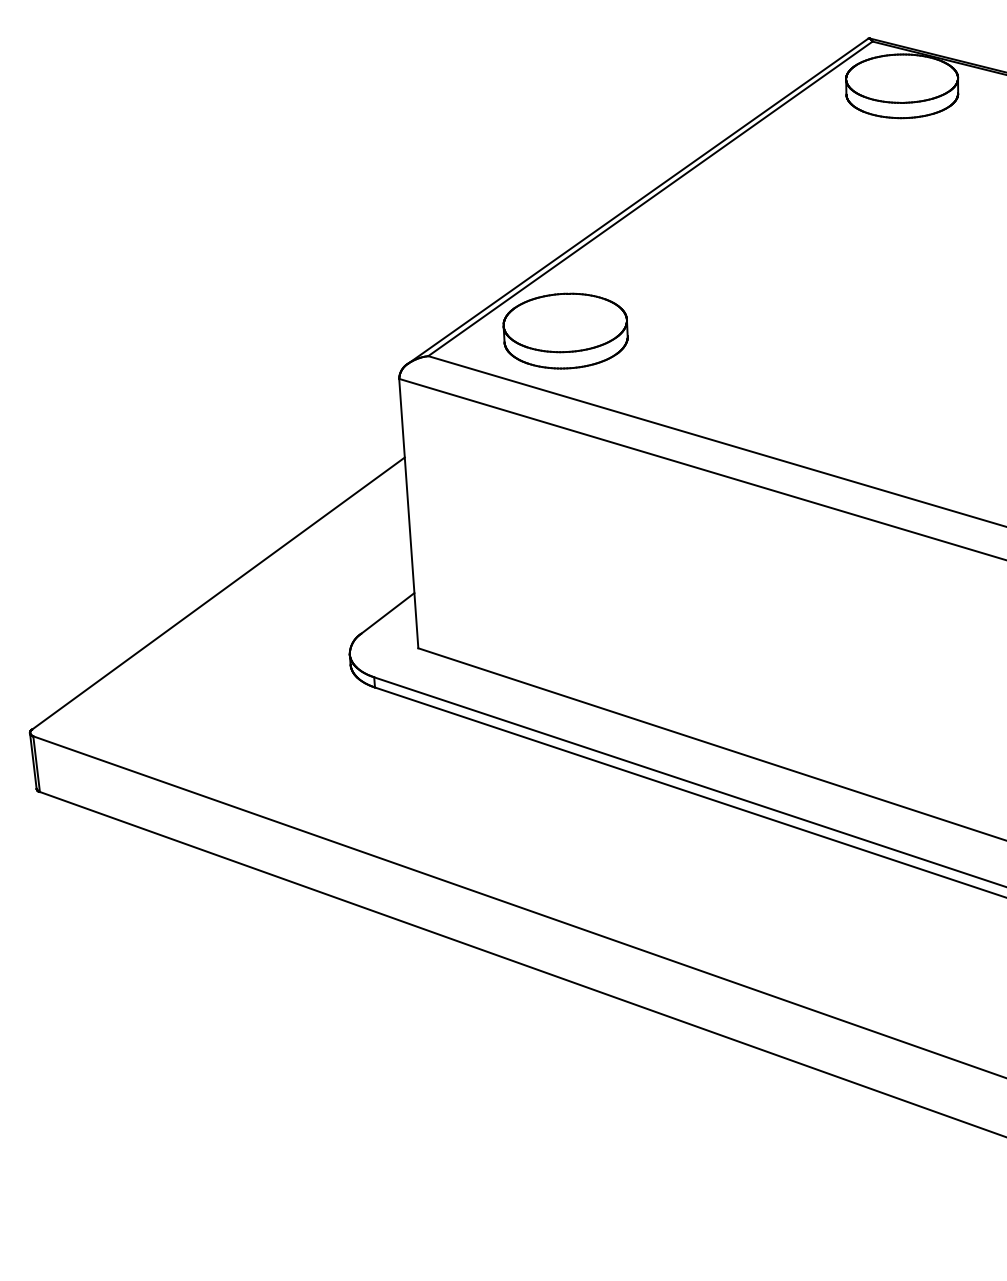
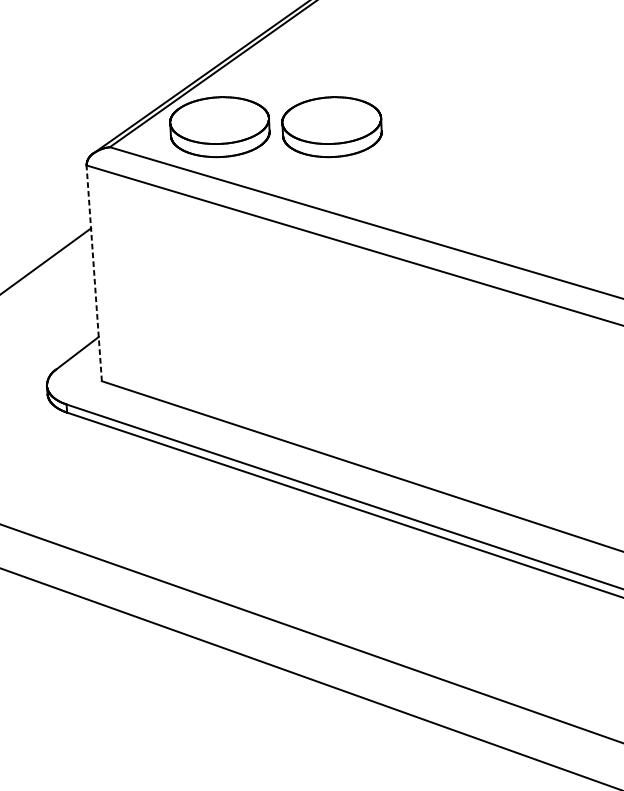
part: (705, 330) -> (331, 126), added
line: (408, 513) -> (94, 273), solid -> dashed

